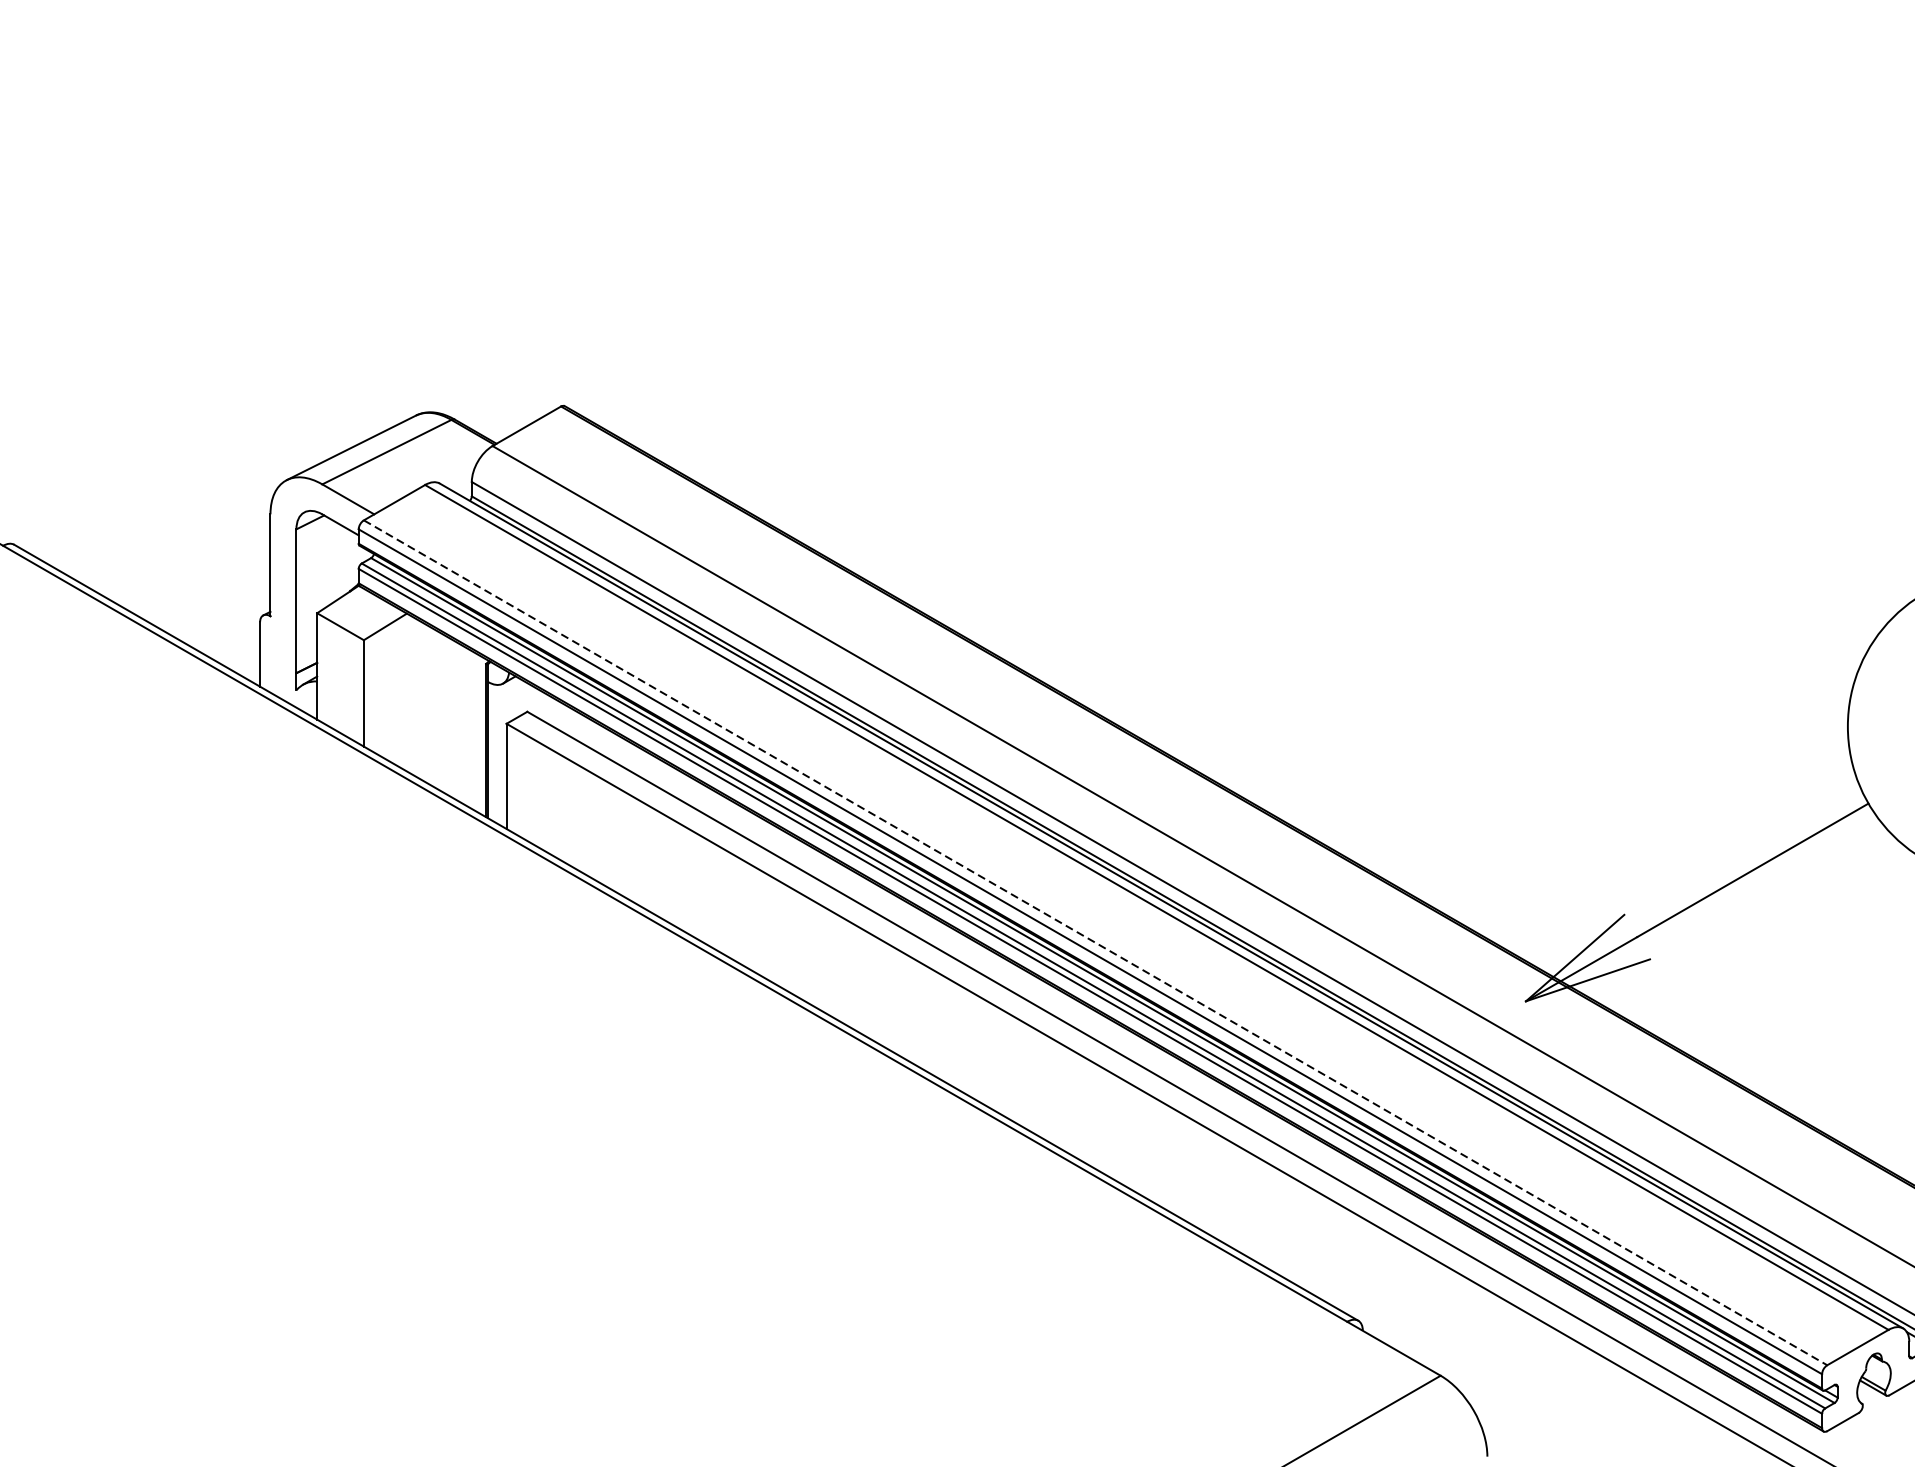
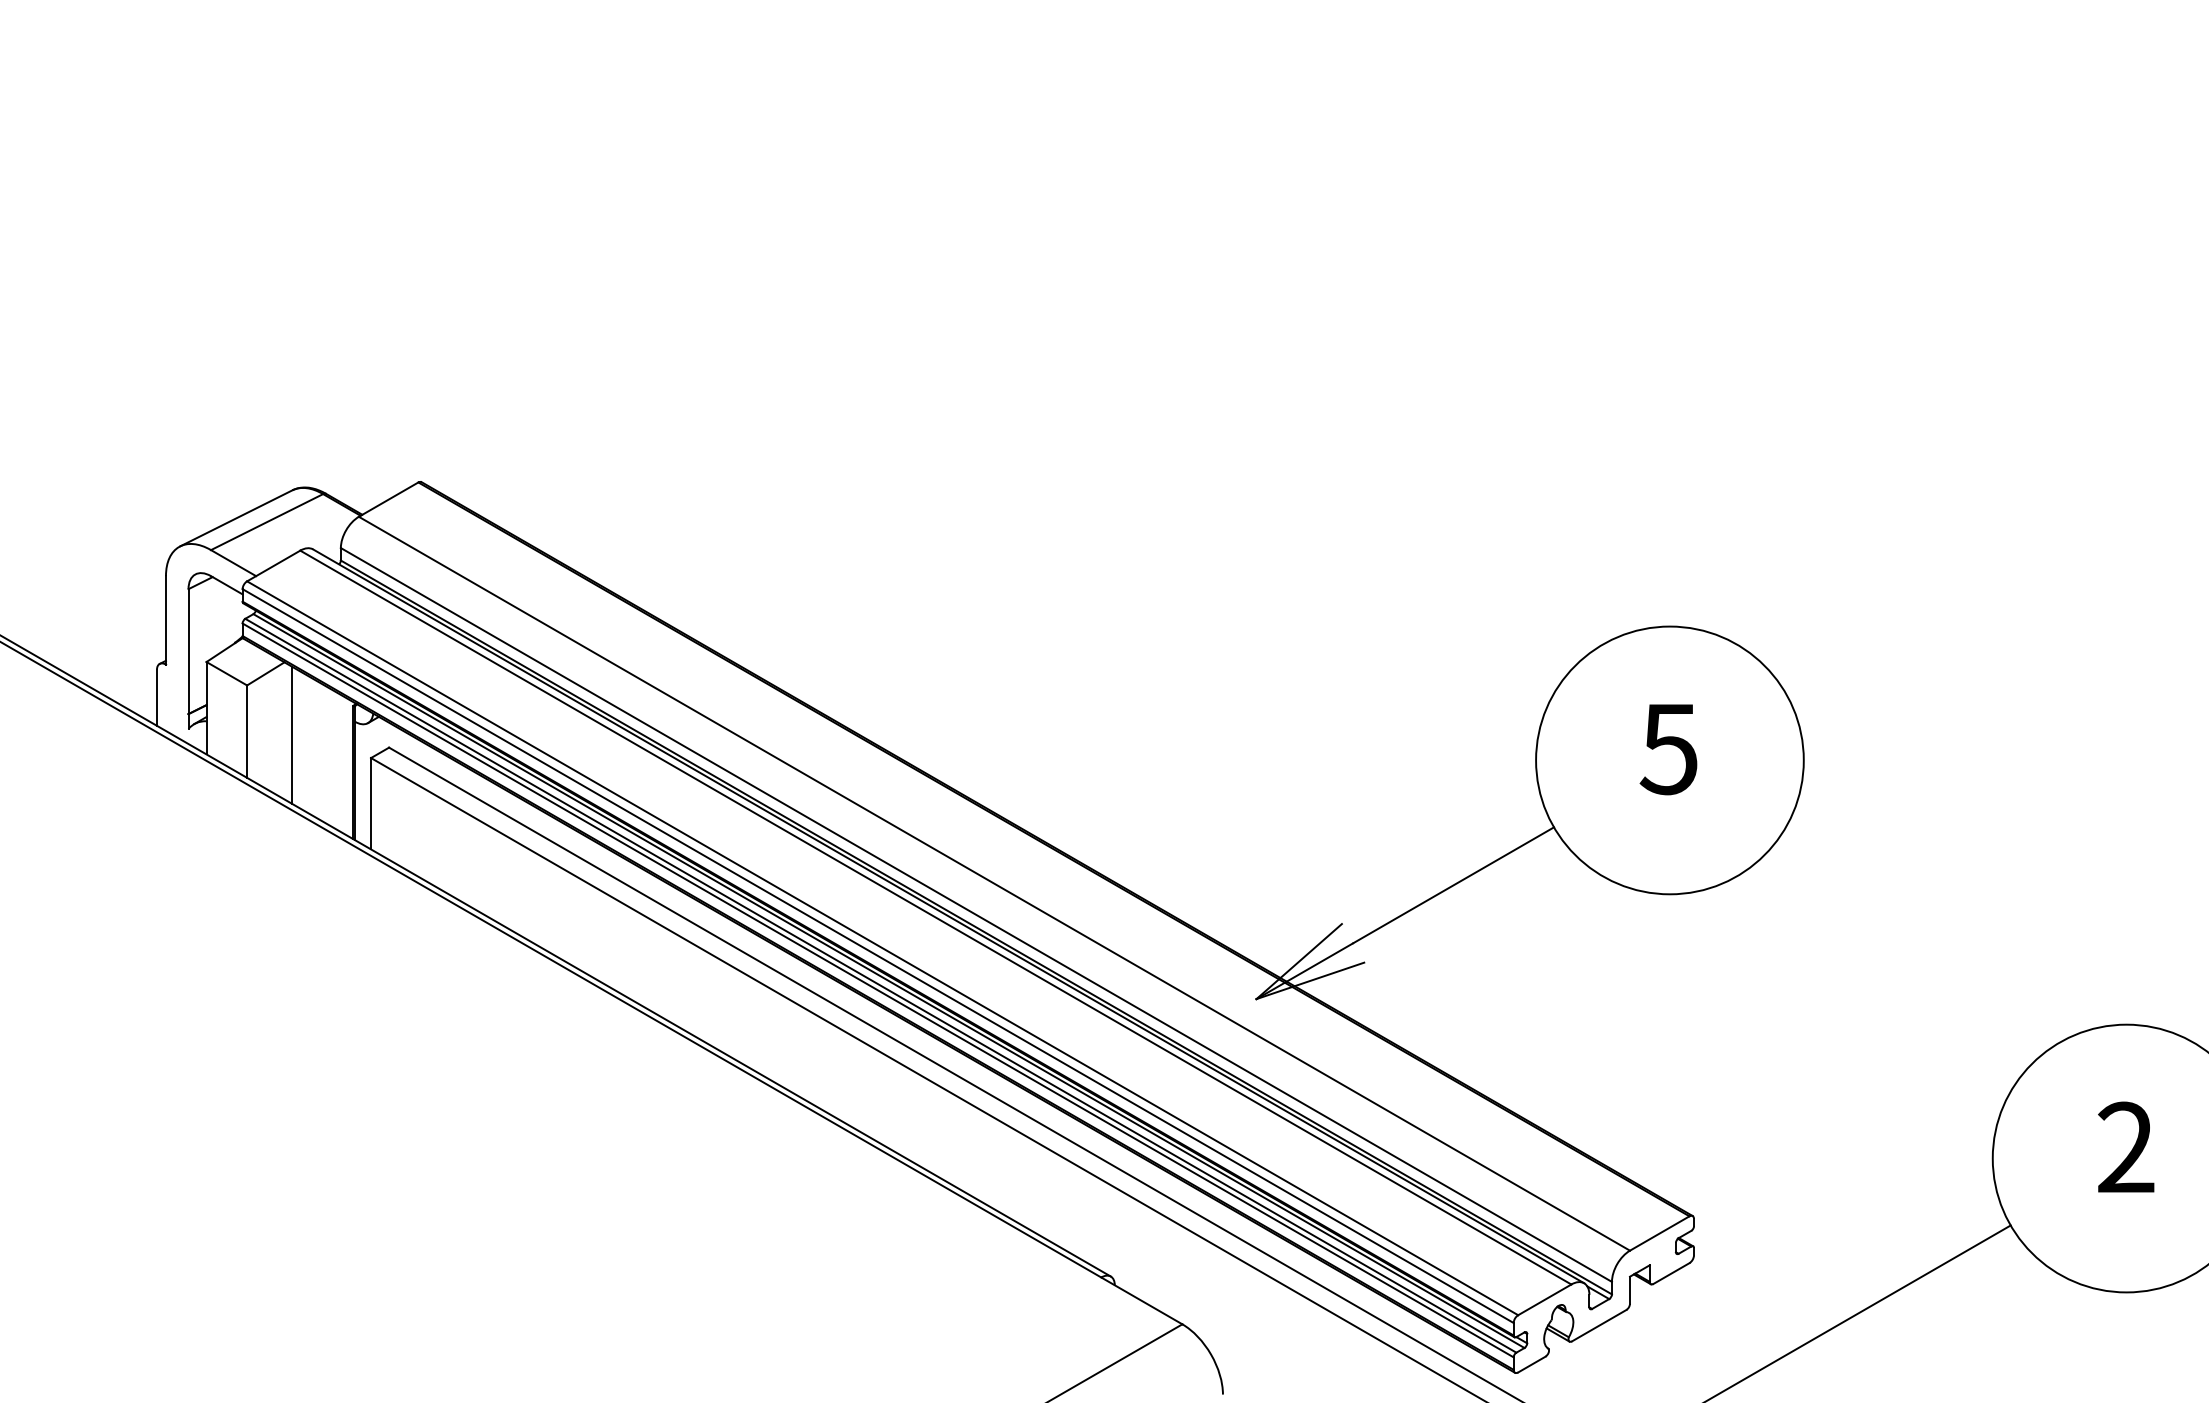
line: (416, 696) -> (292, 734), added
line: (1095, 943) -> (882, 948), dashed -> solid

